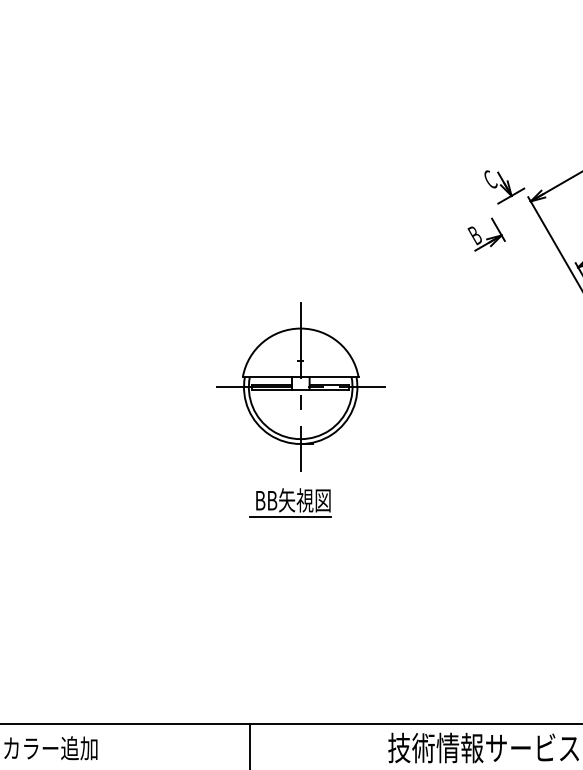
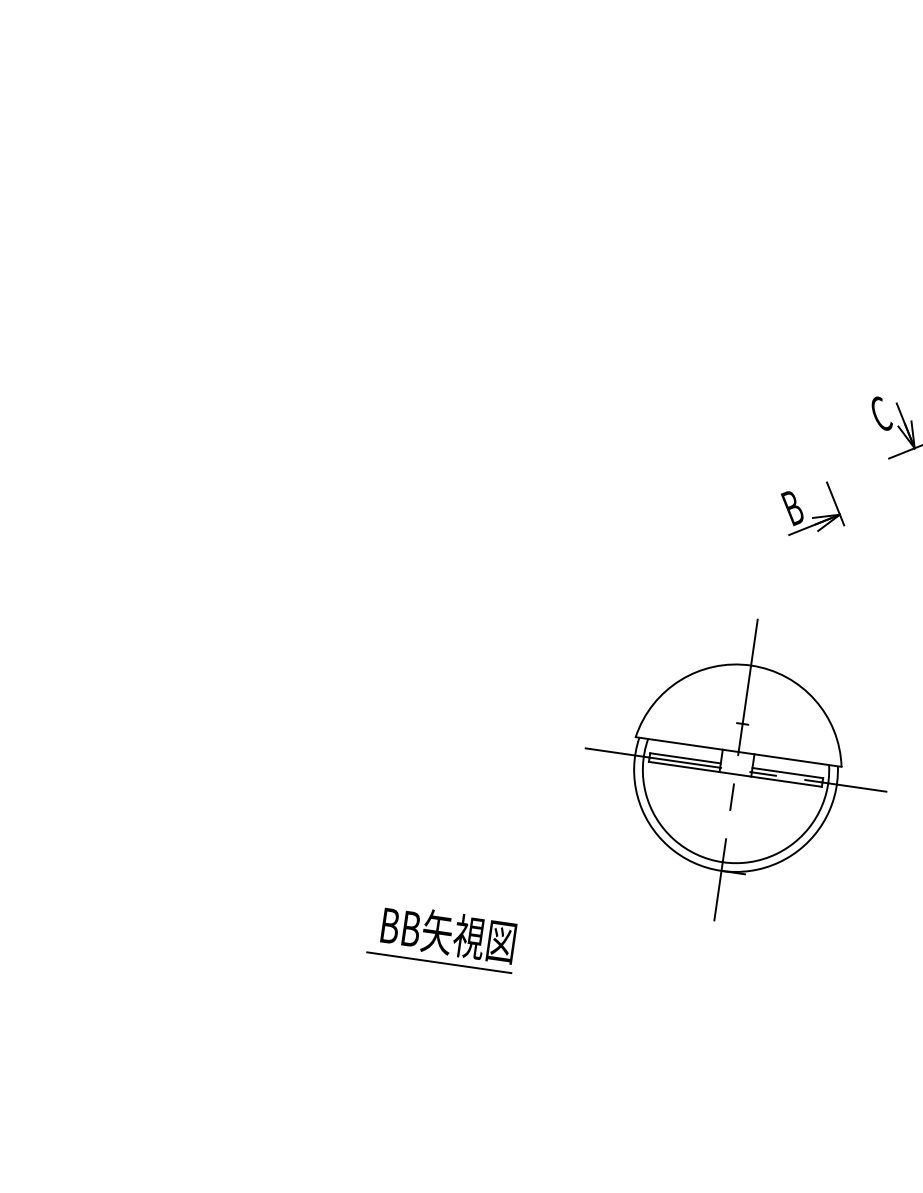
part: (486, 234) -> (813, 509), moved
part: (300, 386) -> (735, 768), moved

